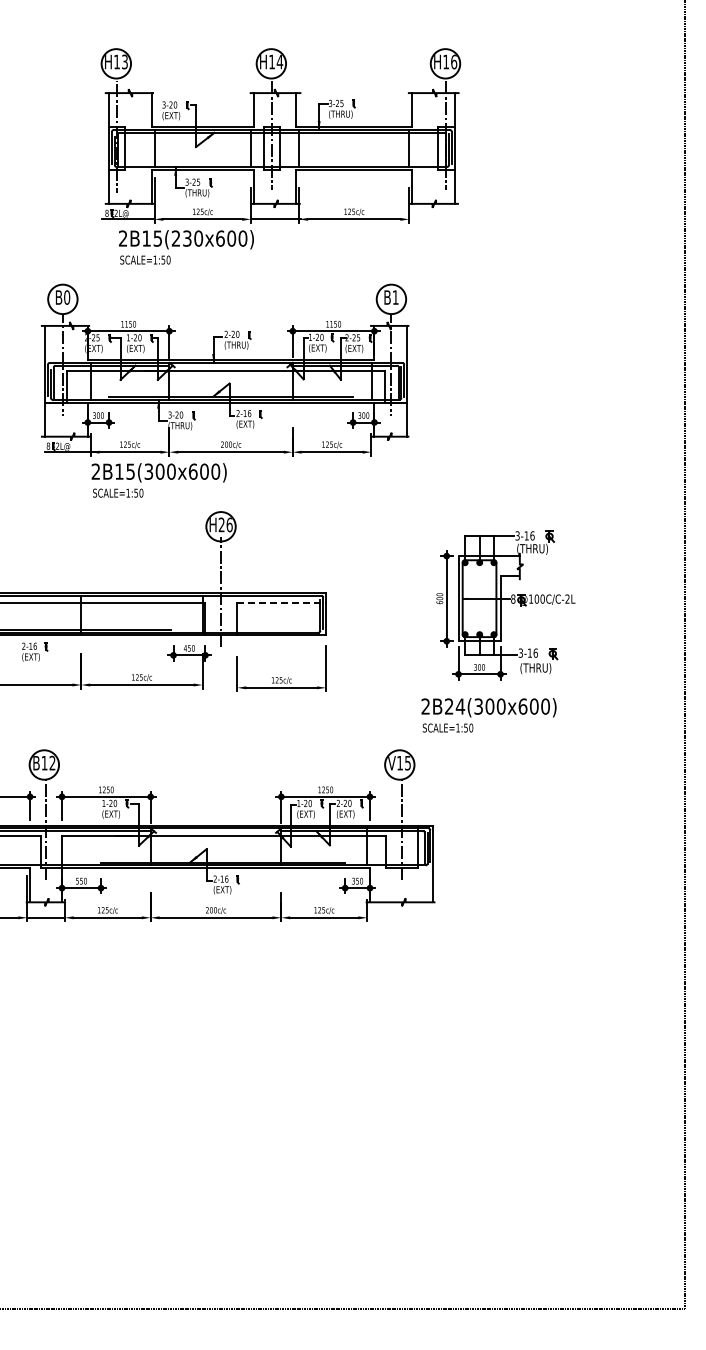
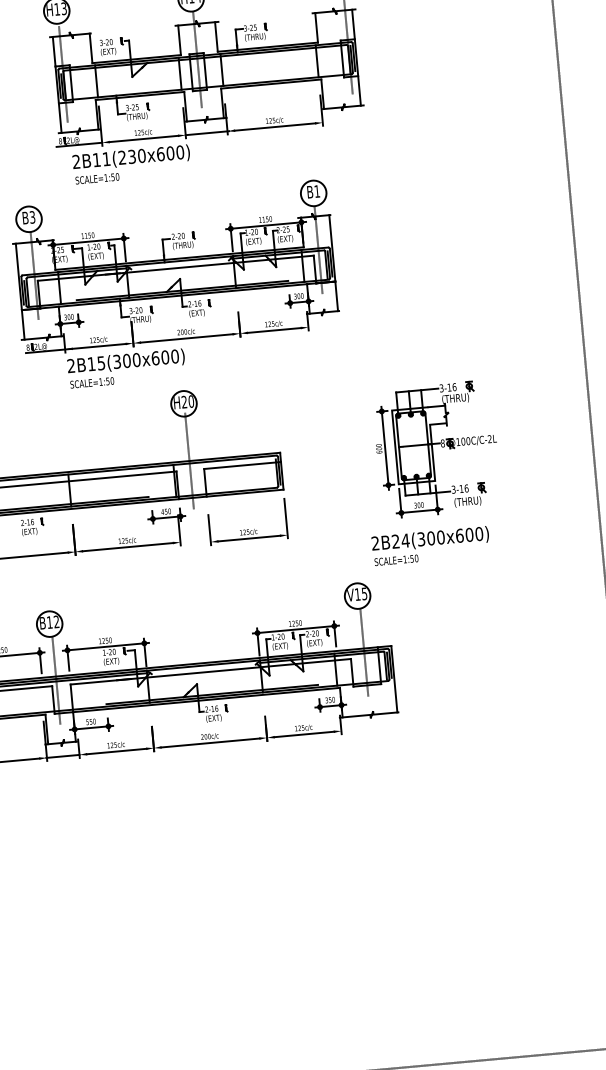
text: (157, 238) -> (106, 159), 2B15(230x600) -> 2B11(230x600)
text: (67, 297) -> (32, 217), B0 -> B3
text: (229, 524) -> (191, 401), H26 -> H20
line: (282, 603) -> (243, 465), dashed -> solid

